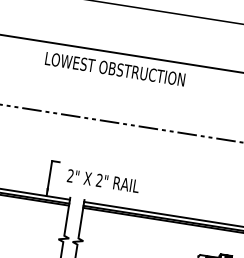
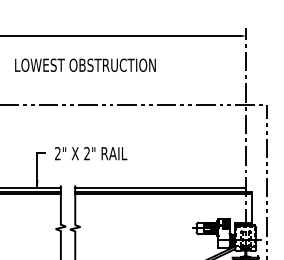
text: (115, 68) -> (85, 64), moved
text: (103, 181) -> (91, 153), moved

